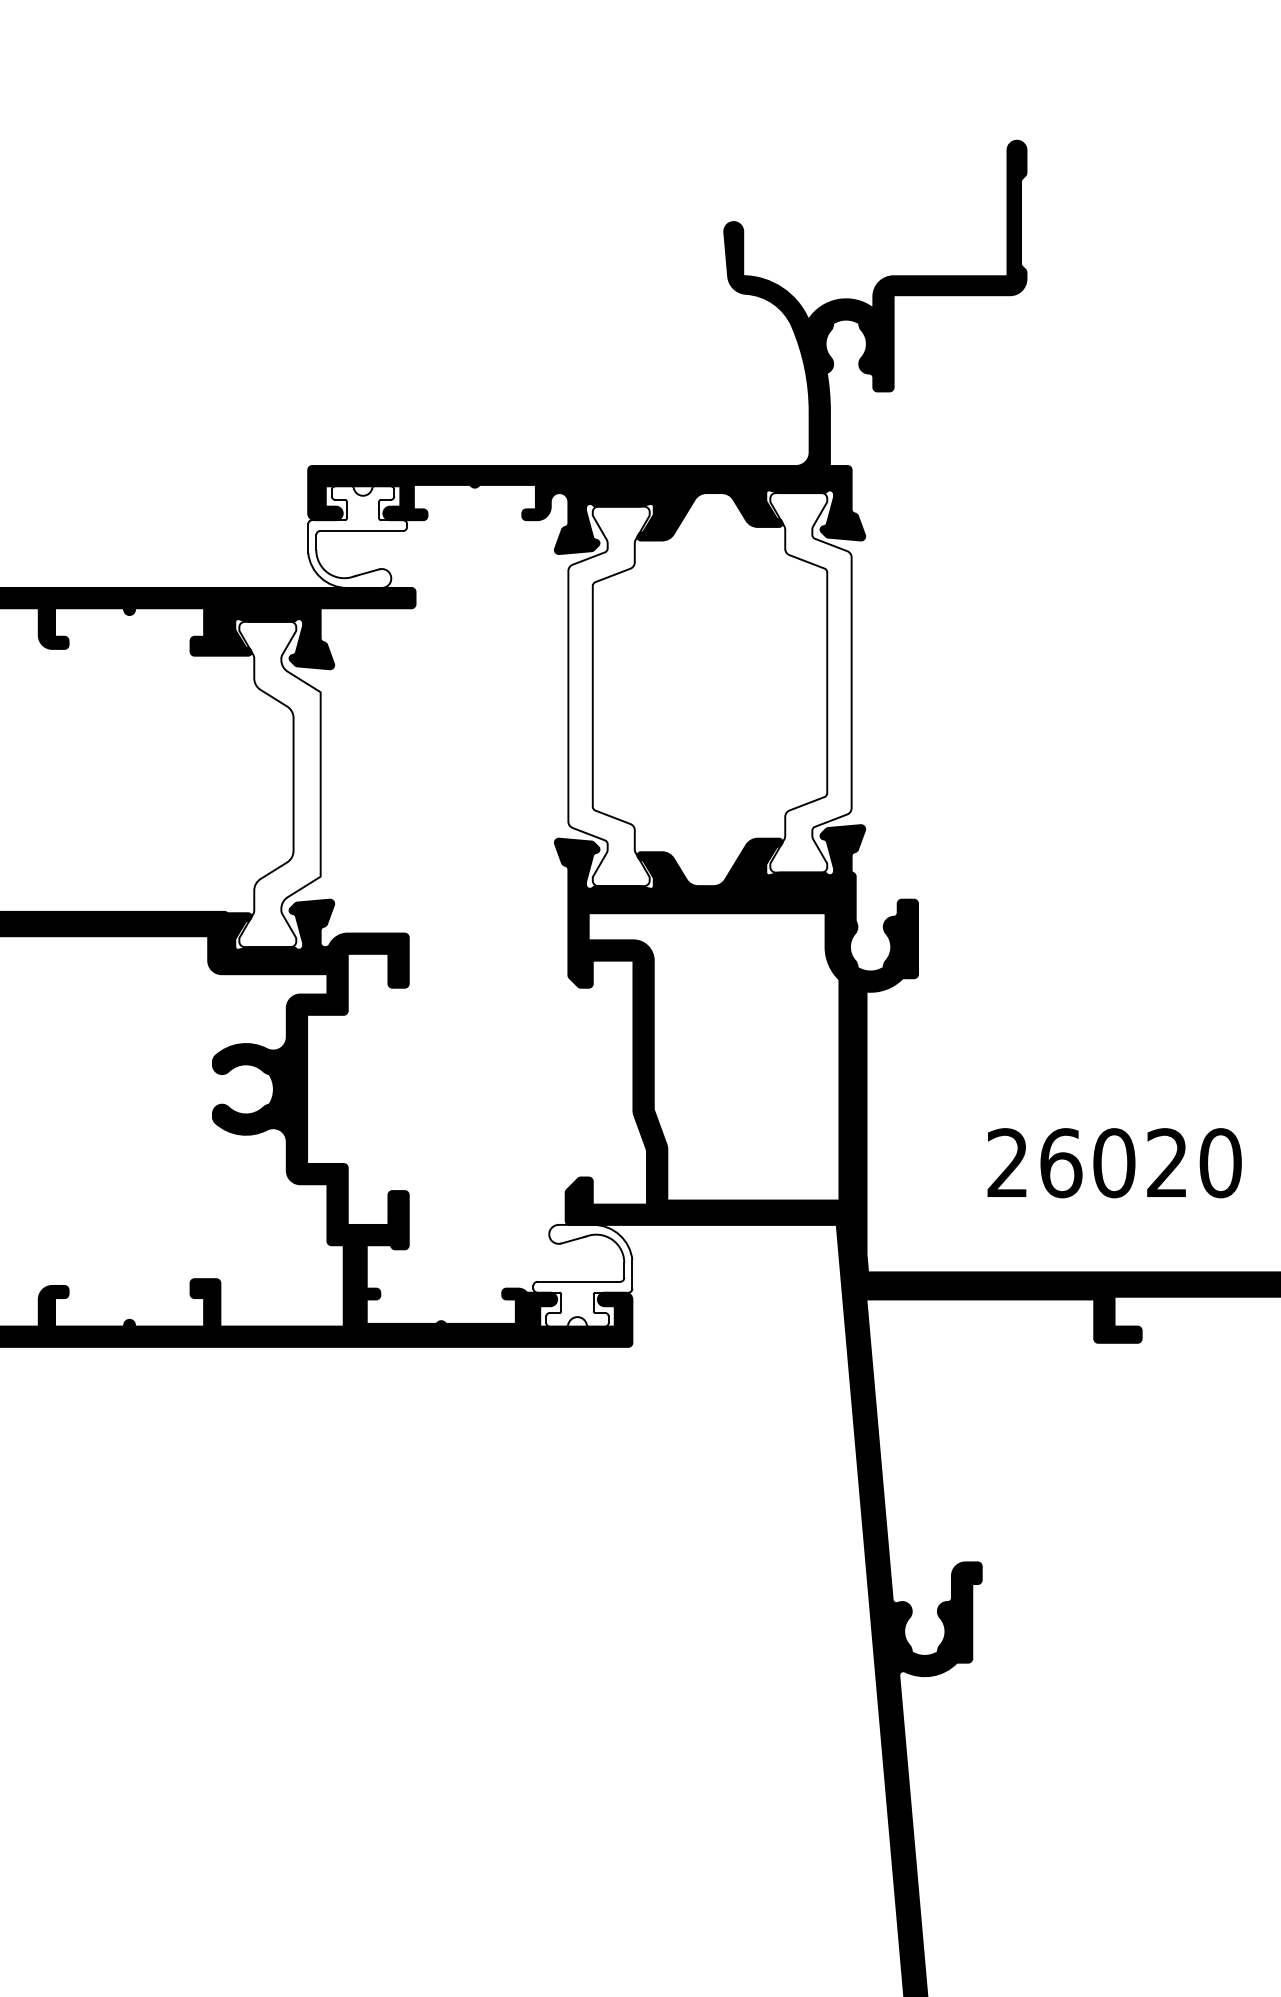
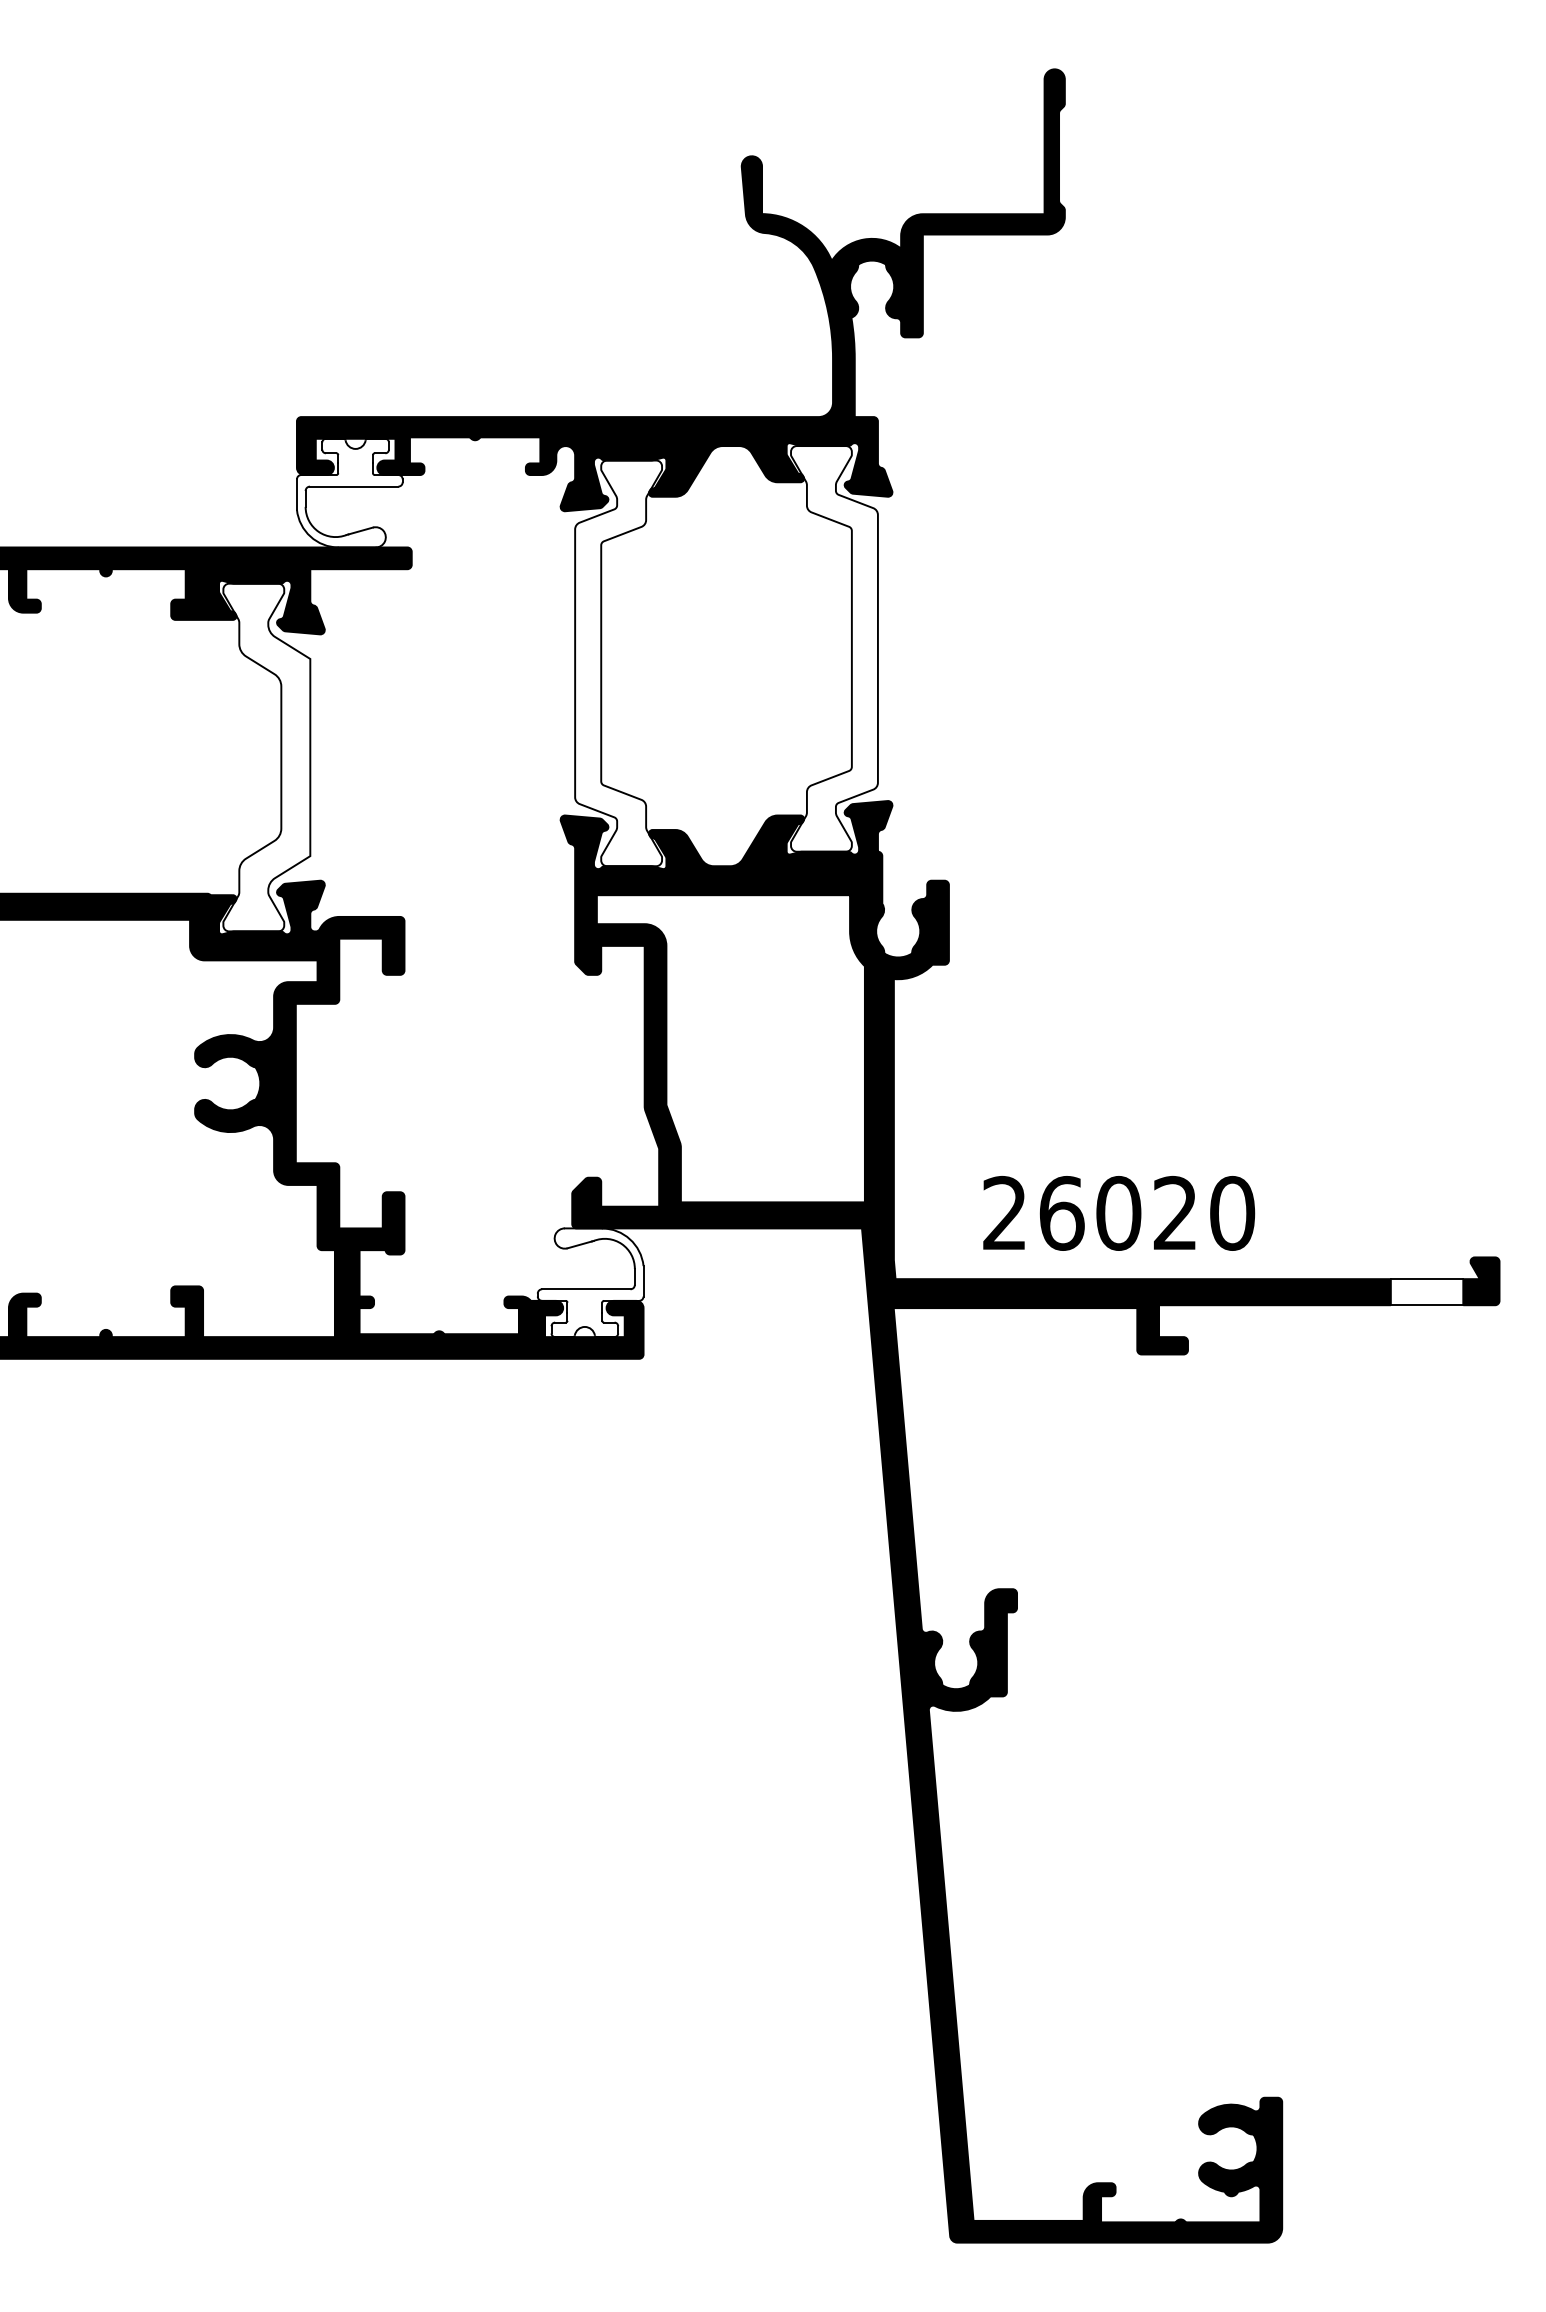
text: (1115, 1163) -> (1119, 1213), moved

